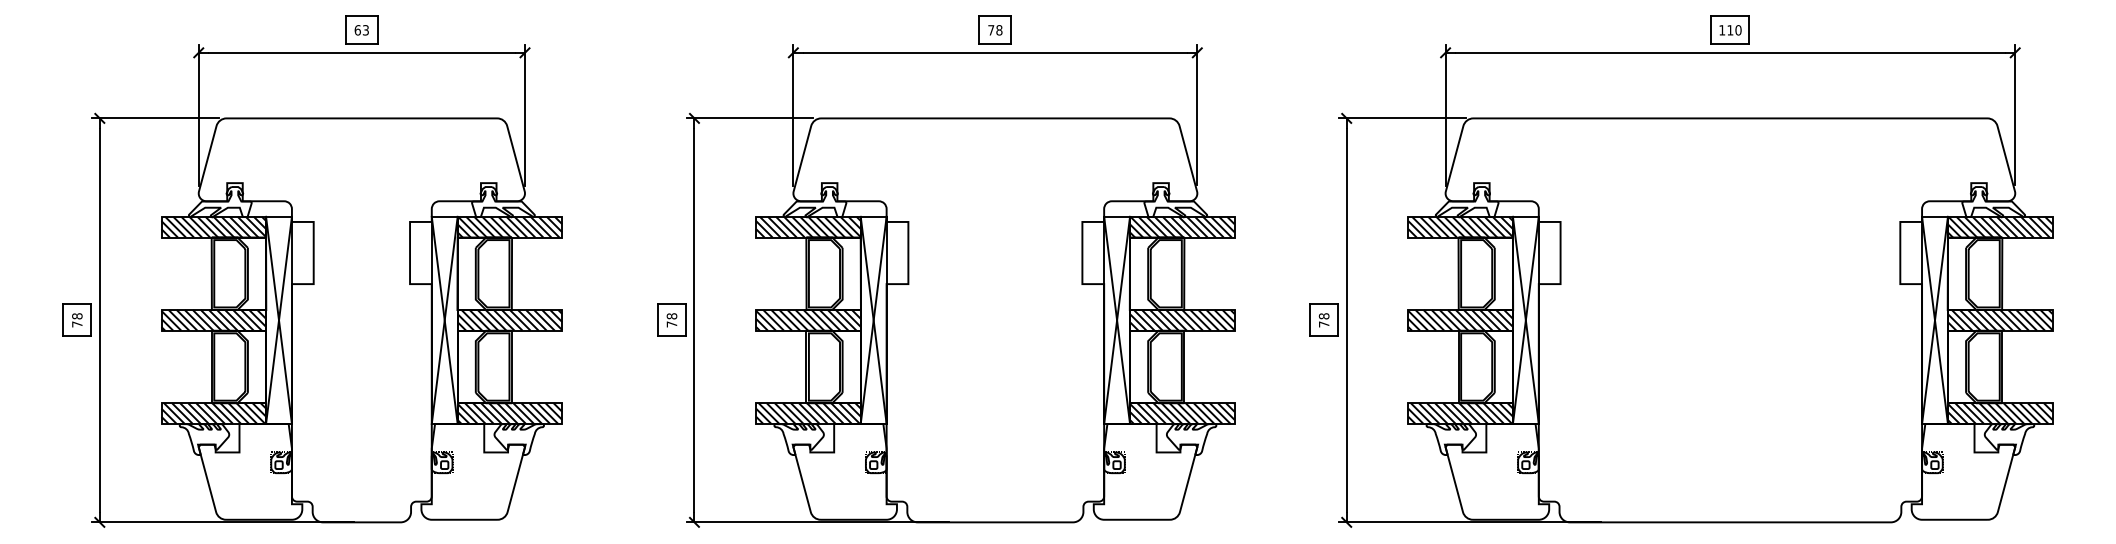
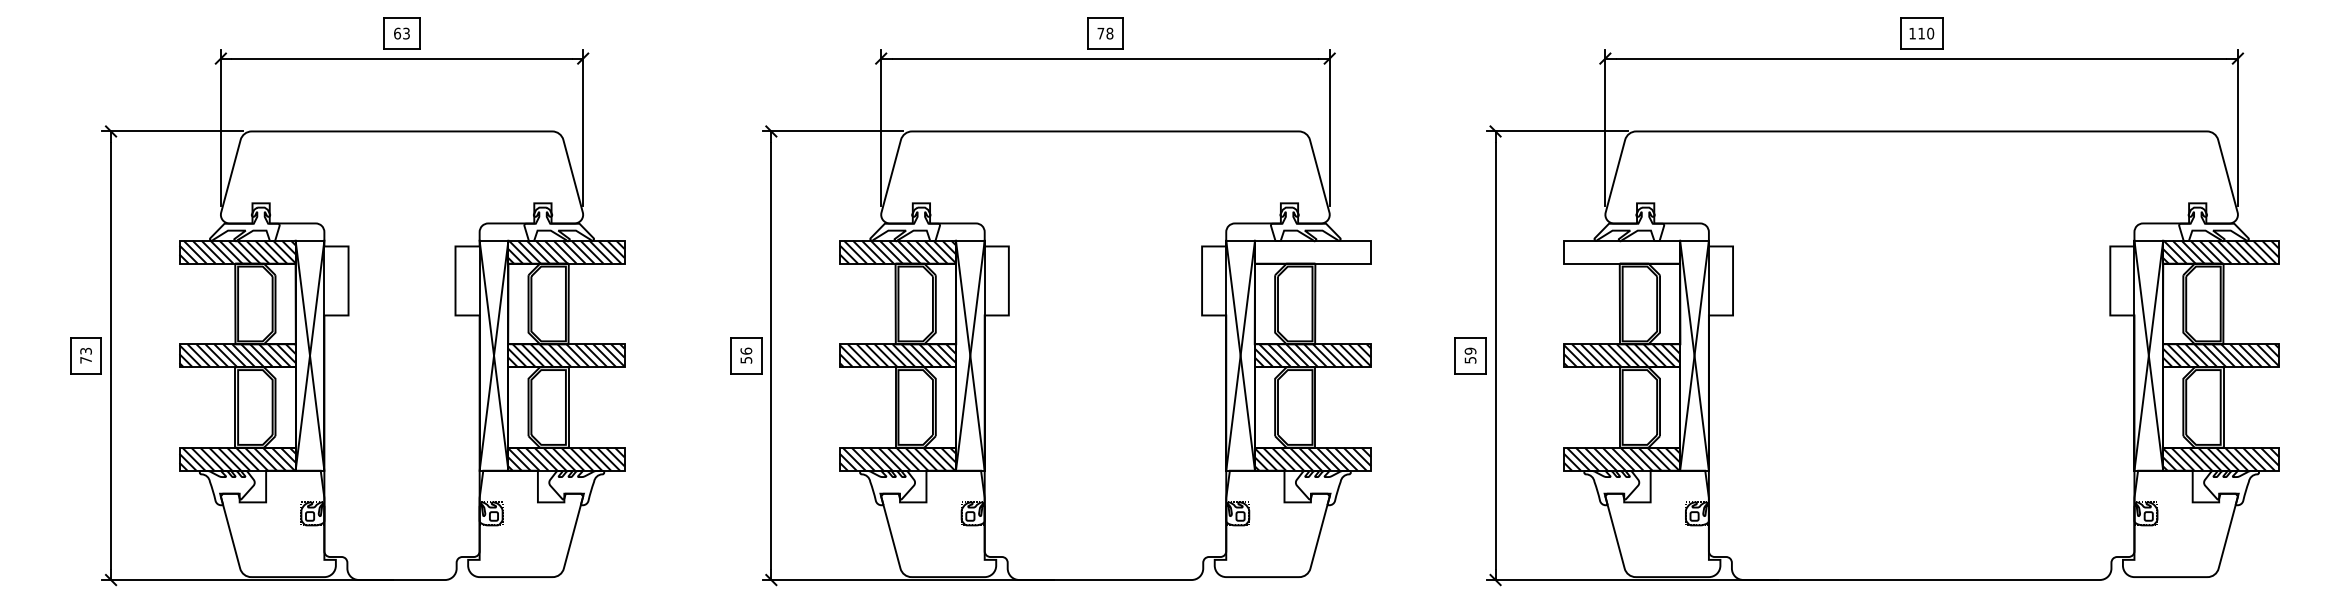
hatch: (1182, 226) -> (1313, 251), removed
hatch: (1460, 226) -> (1621, 251), removed
text: (77, 316) -> (86, 351), 78 -> 73
text: (671, 320) -> (745, 355), 78 -> 56
text: (1324, 320) -> (1470, 355), 78 -> 59

